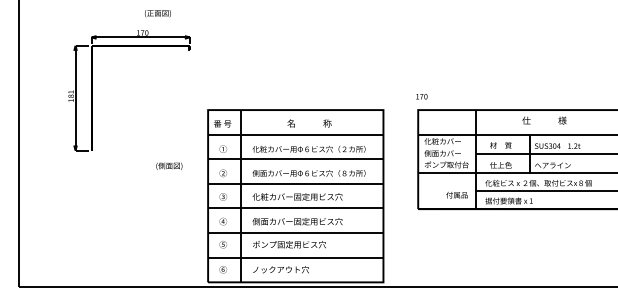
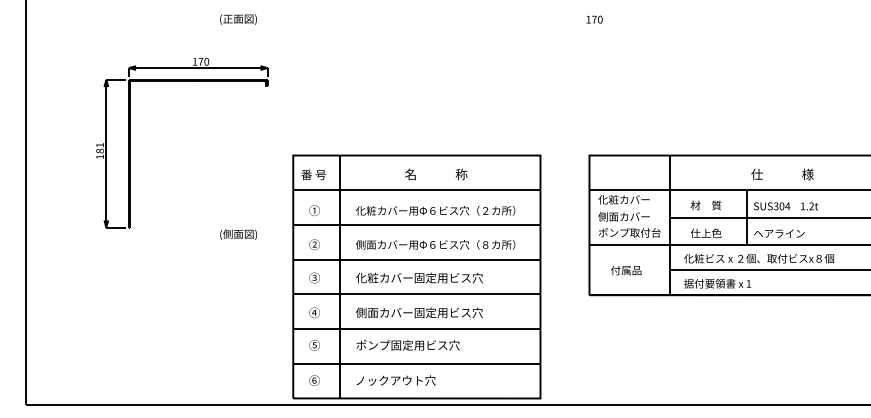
text: (157, 13) -> (238, 19), moved
part: (92, 90) -> (130, 142), moved
text: (421, 96) -> (594, 19), moved
text: (544, 120) -> (782, 174), moved
text: (457, 195) -> (626, 270), moved

